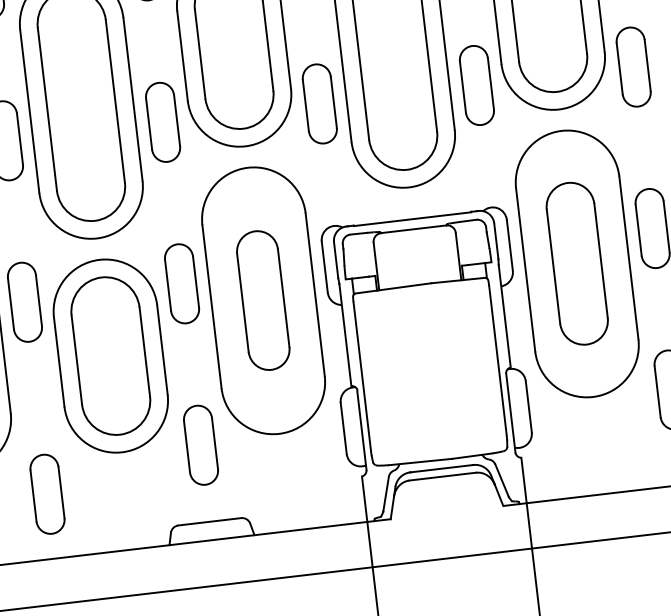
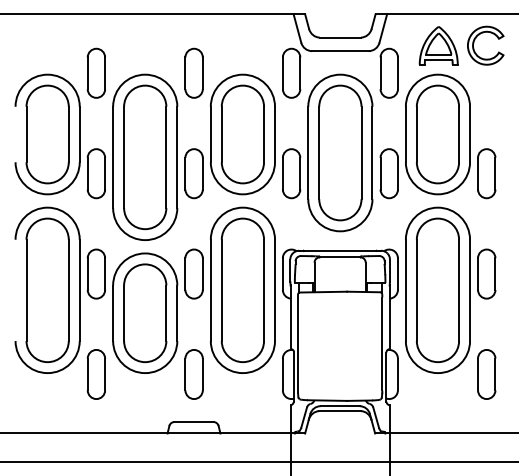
part: (576, 262) -> (437, 289), size x1.43
part: (262, 299) -> (242, 289), size x1.67
part: (46, 494) -> (95, 374), moved

